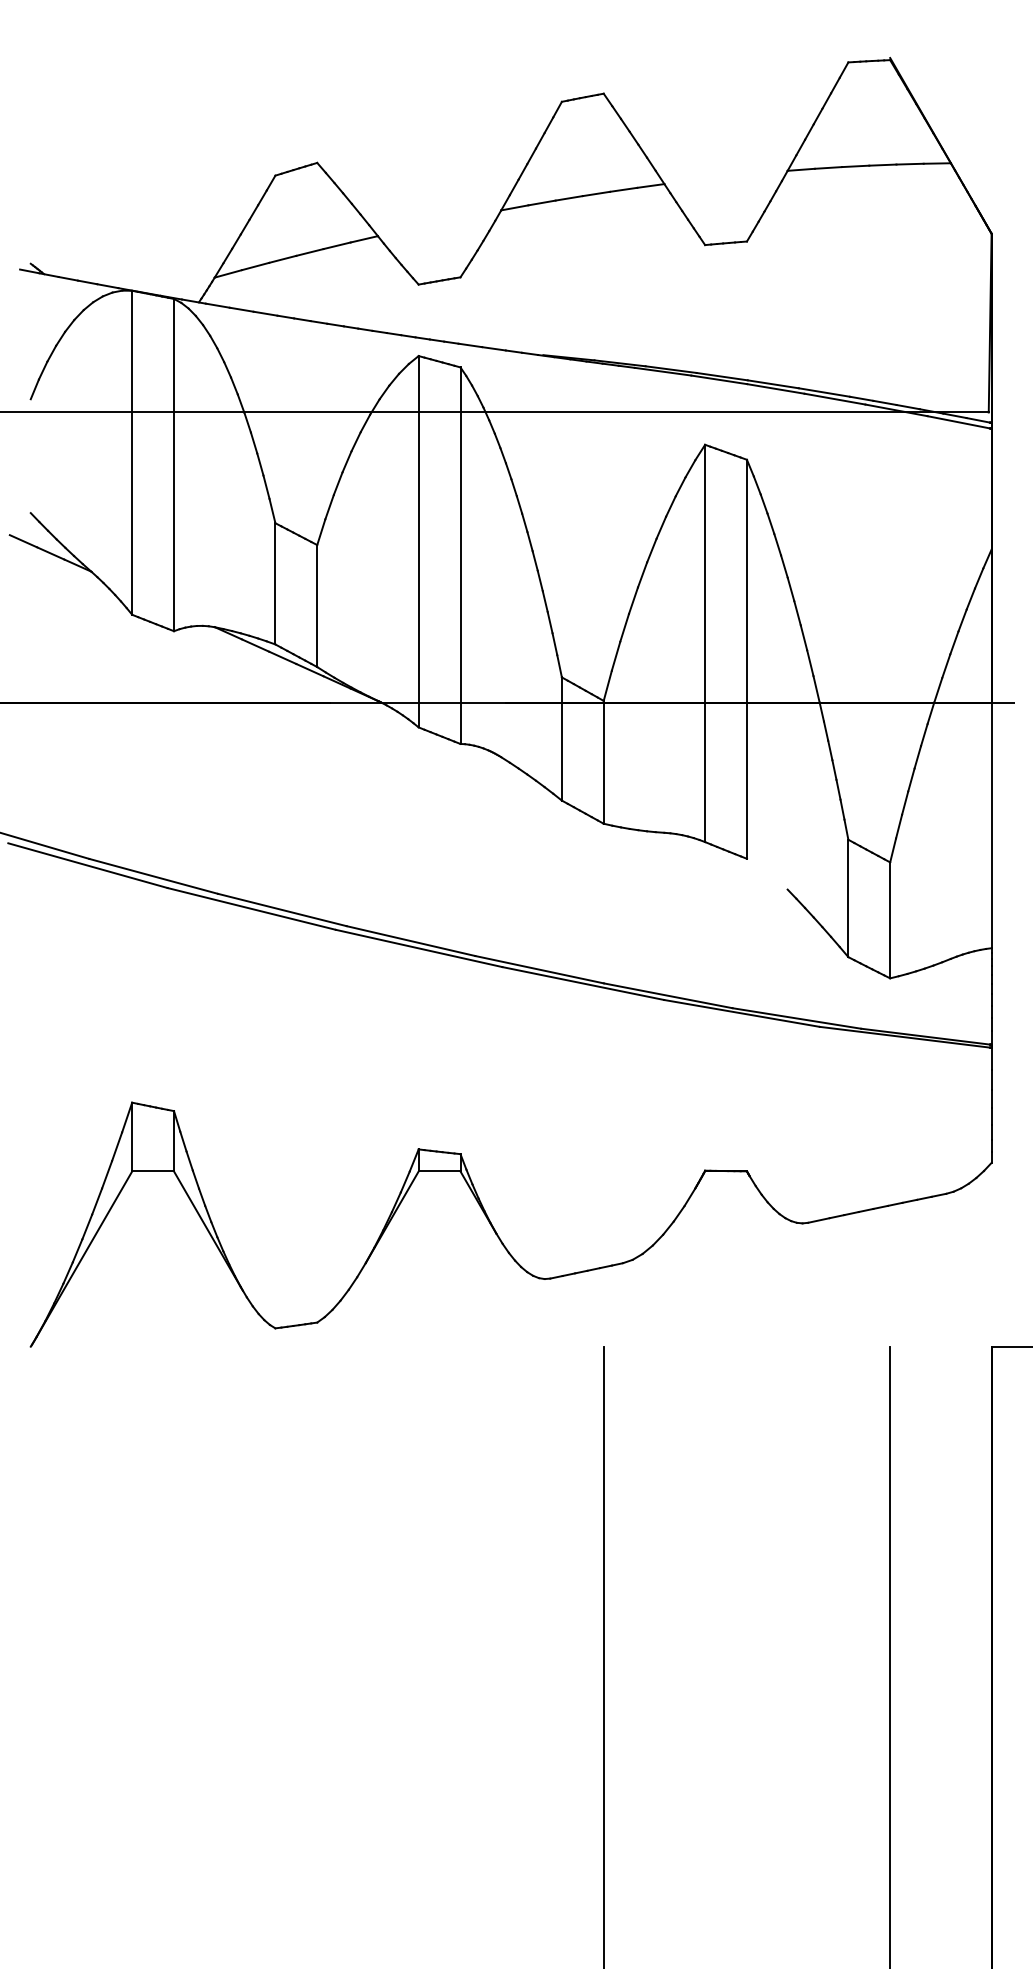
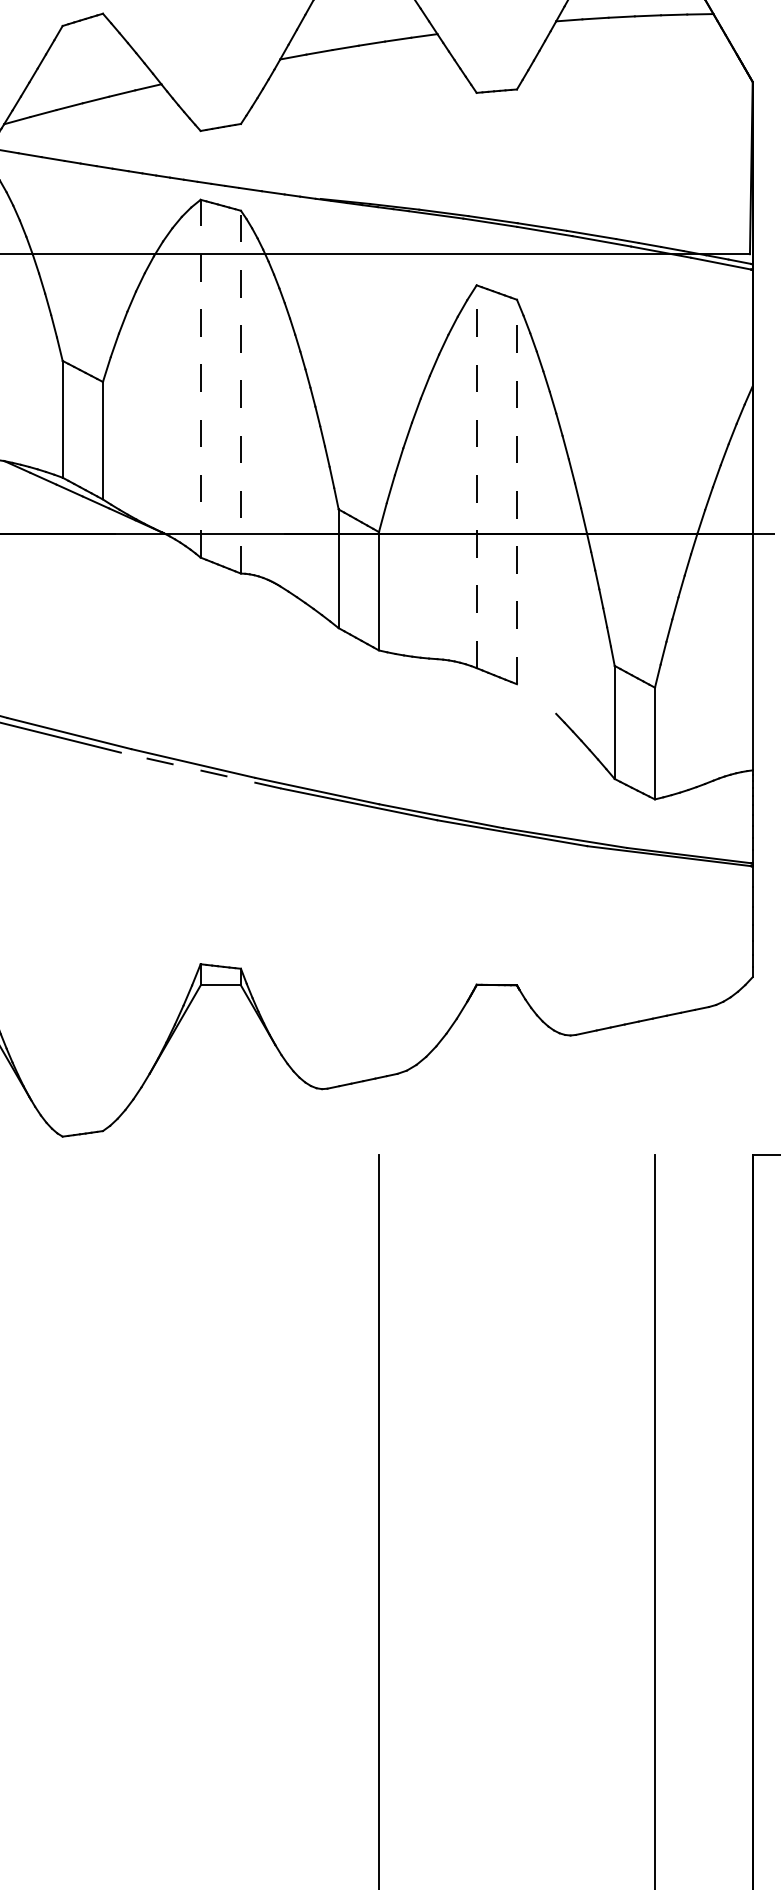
line: (418, 541) -> (200, 378), solid -> dashed
line: (460, 555) -> (240, 391), solid -> dashed
line: (705, 643) -> (477, 476), solid -> dashed
line: (746, 659) -> (516, 492), solid -> dashed
line: (418, 948) -> (200, 770), solid -> dashed

